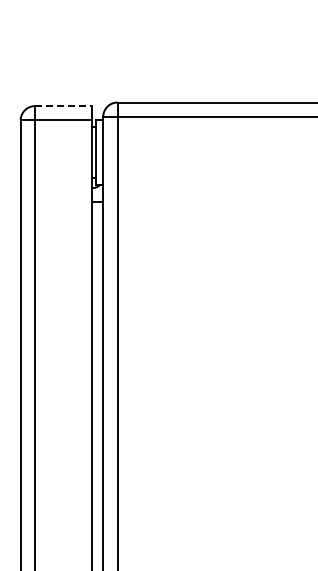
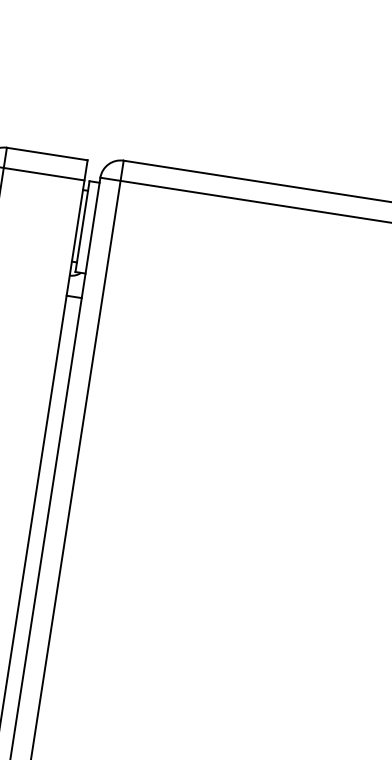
line: (63, 106) -> (46, 154), dashed -> solid

